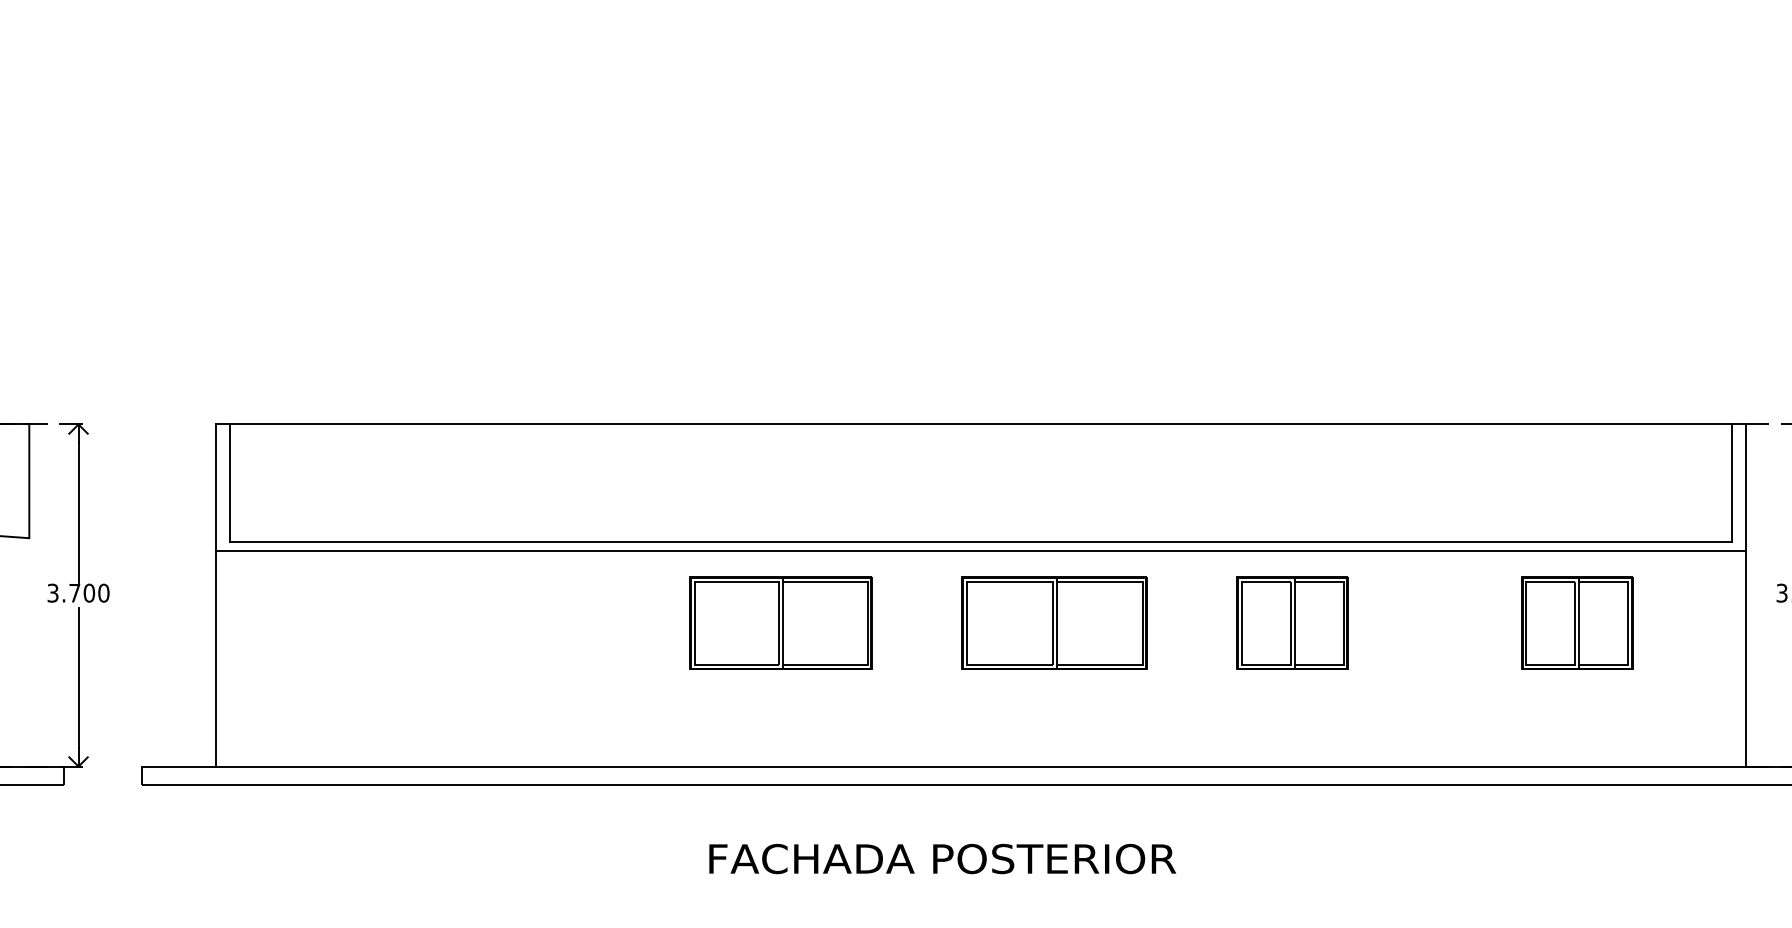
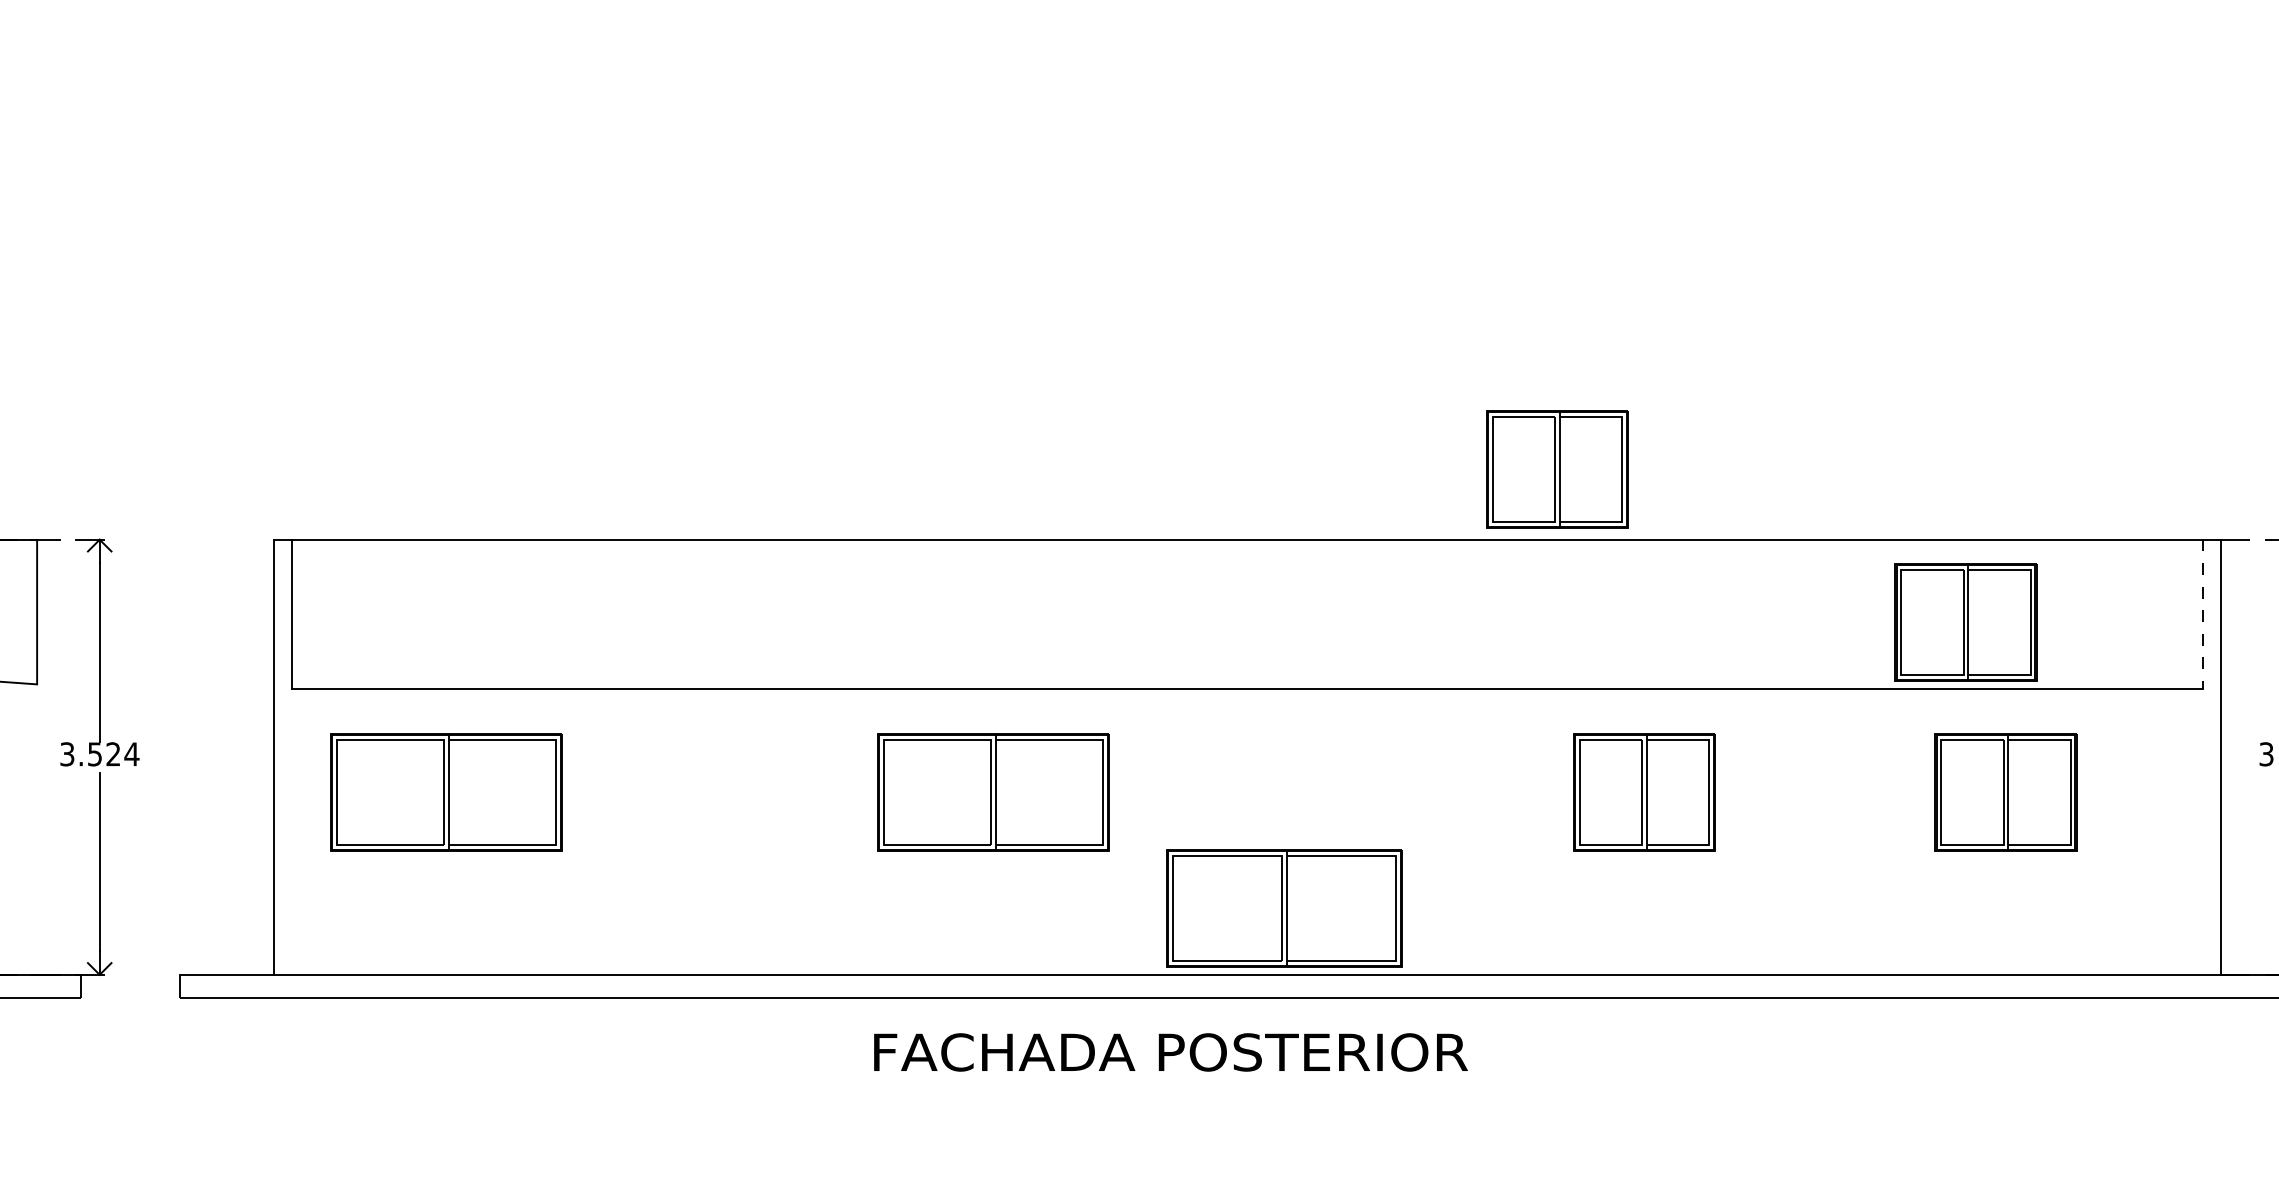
part: (1224, 369) -> (1557, 469), added
line: (1731, 483) -> (2202, 614), solid -> dashed
part: (1545, 489) -> (1965, 622), added
line: (980, 550) -> (1247, 700), removed
text: (89, 593) -> (113, 754), 3.700 -> 3.524
part: (351, 623) -> (446, 792), added
part: (1054, 623) -> (1284, 908), moved
text: (942, 859) -> (1170, 1052), moved

